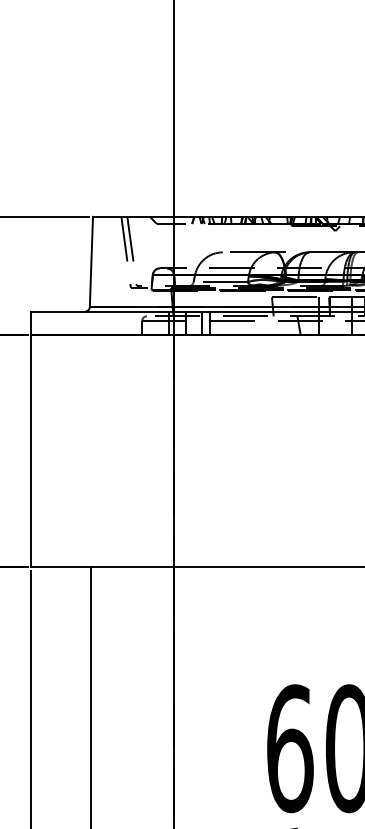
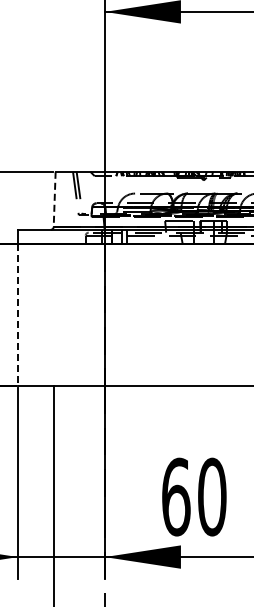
line: (91, 262) -> (54, 199), solid -> dashed
line: (30, 451) -> (17, 315), solid -> dashed

